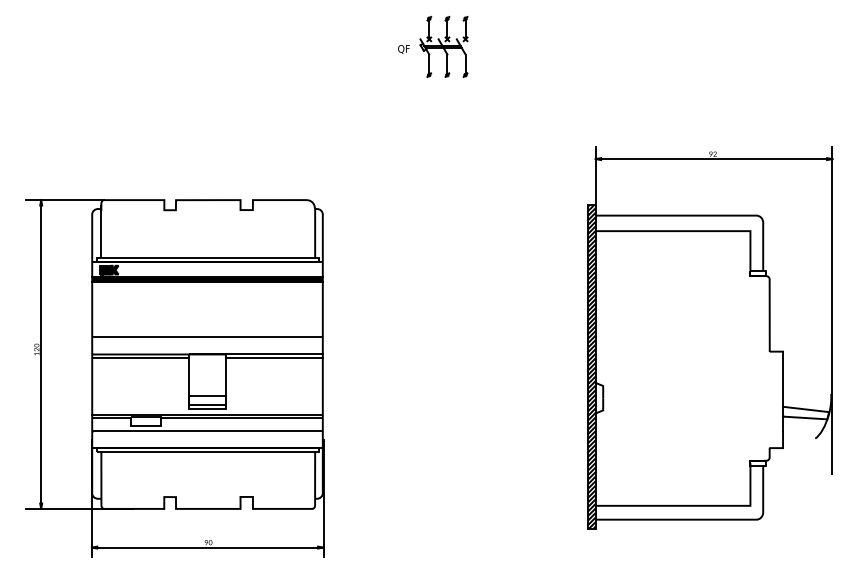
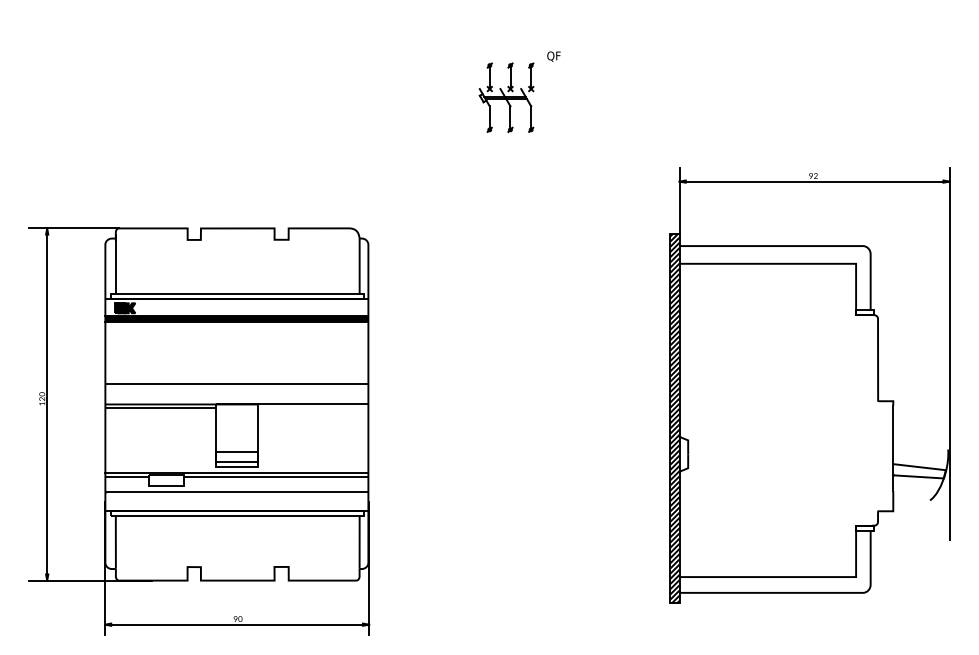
part: (443, 46) -> (506, 97), moved
text: (403, 49) -> (553, 56), moved
line: (273, 358) -> (312, 408), removed

